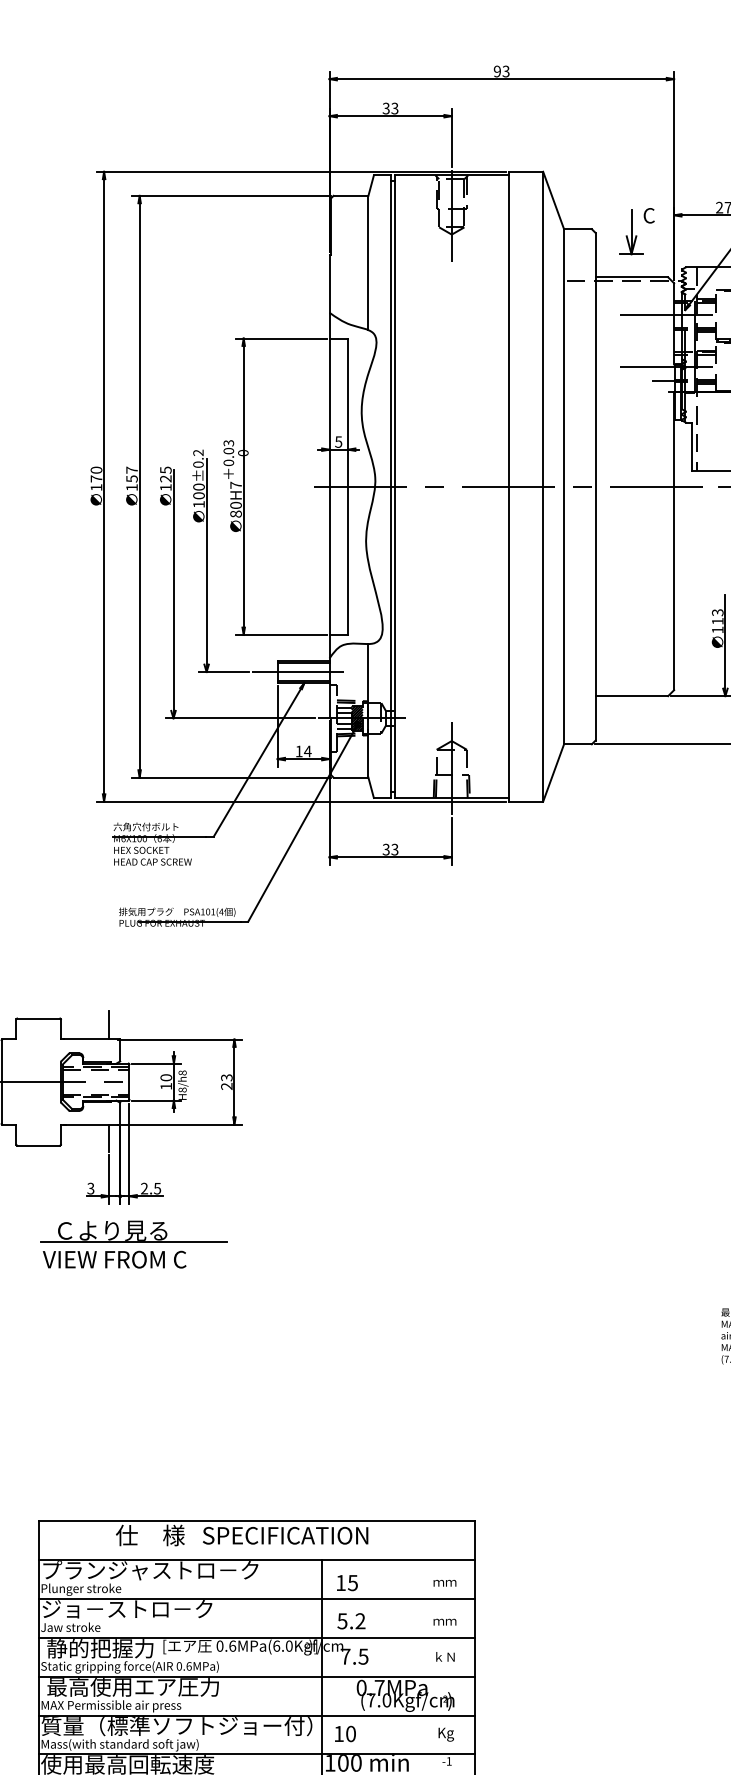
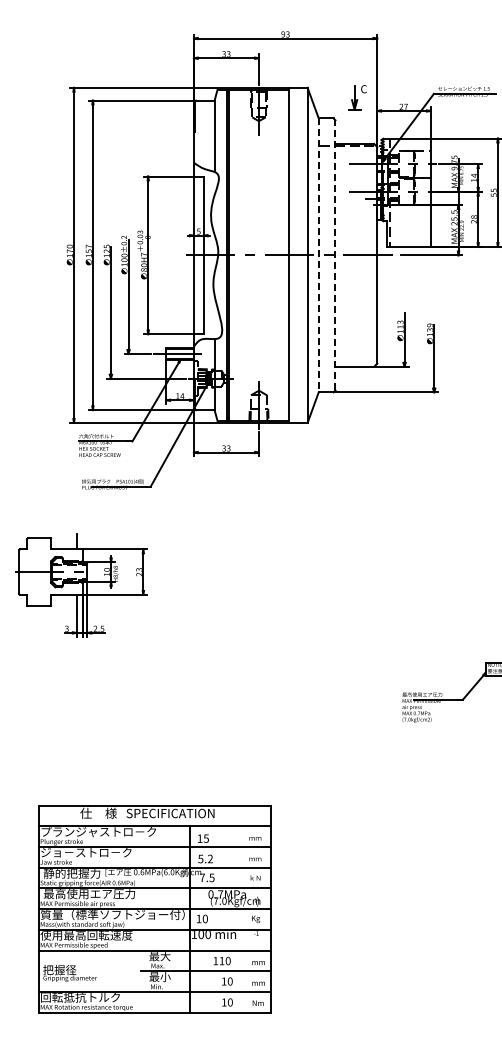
part: (636, 231) -> (357, 97), moved
line: (595, 485) -> (335, 254), solid -> dashed
line: (563, 486) -> (318, 255), solid -> dashed
part: (133, 1244) -> (89, 658), removed

